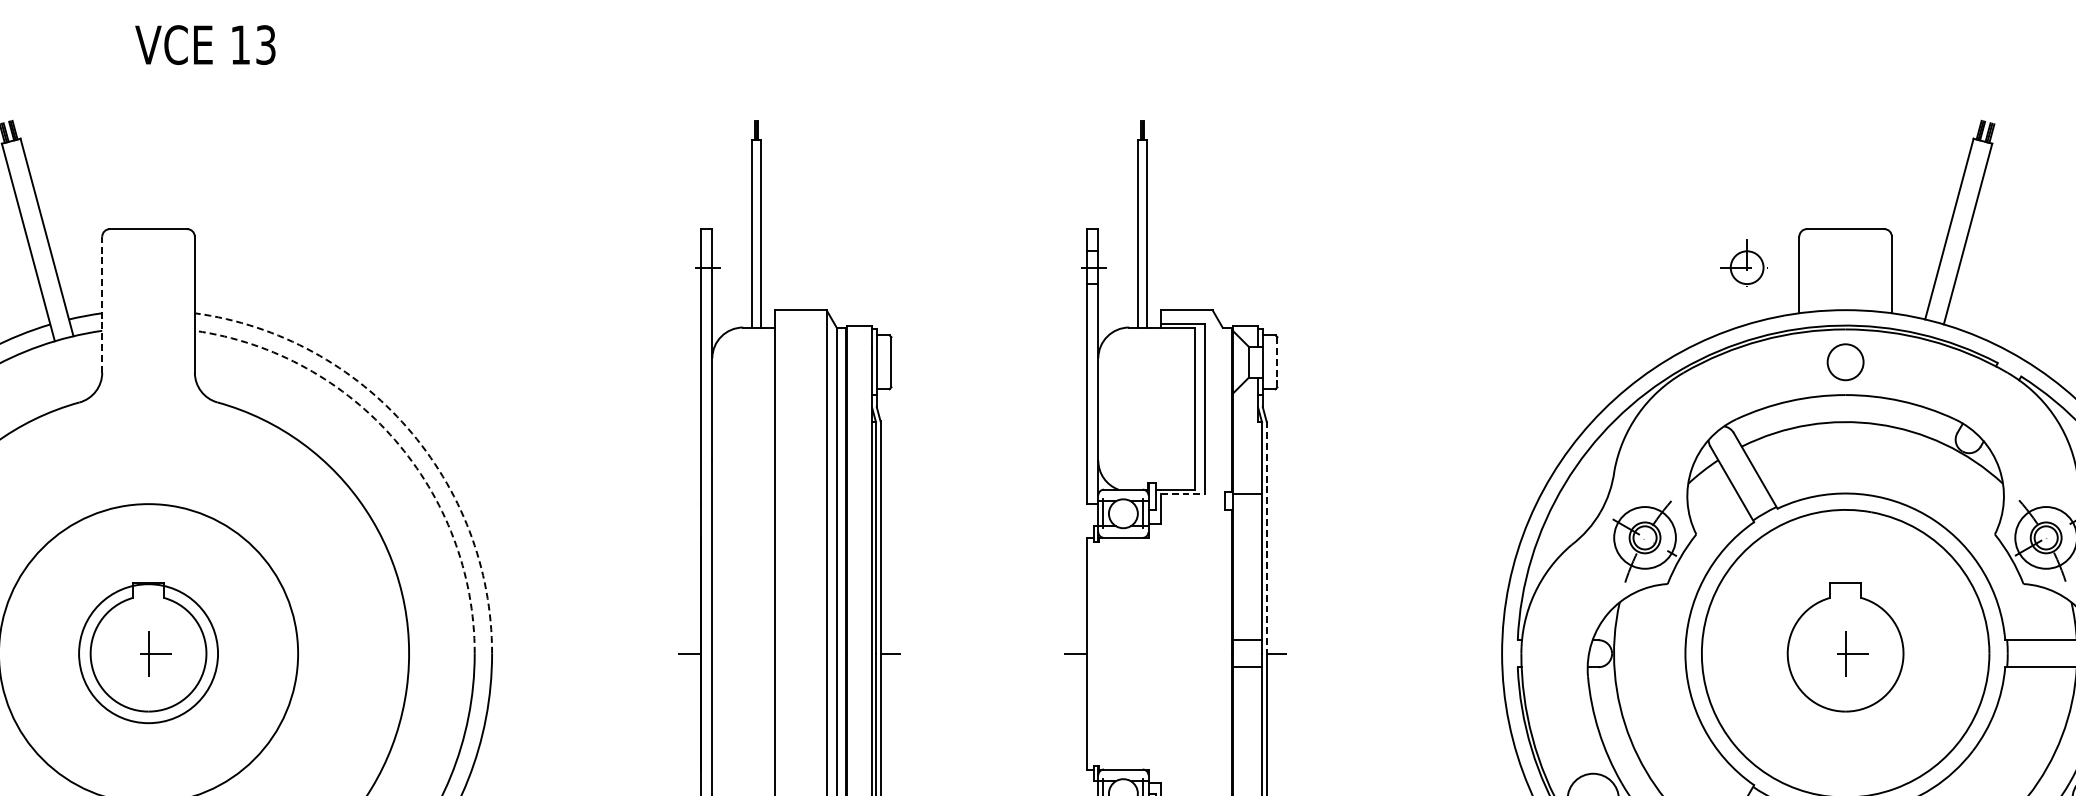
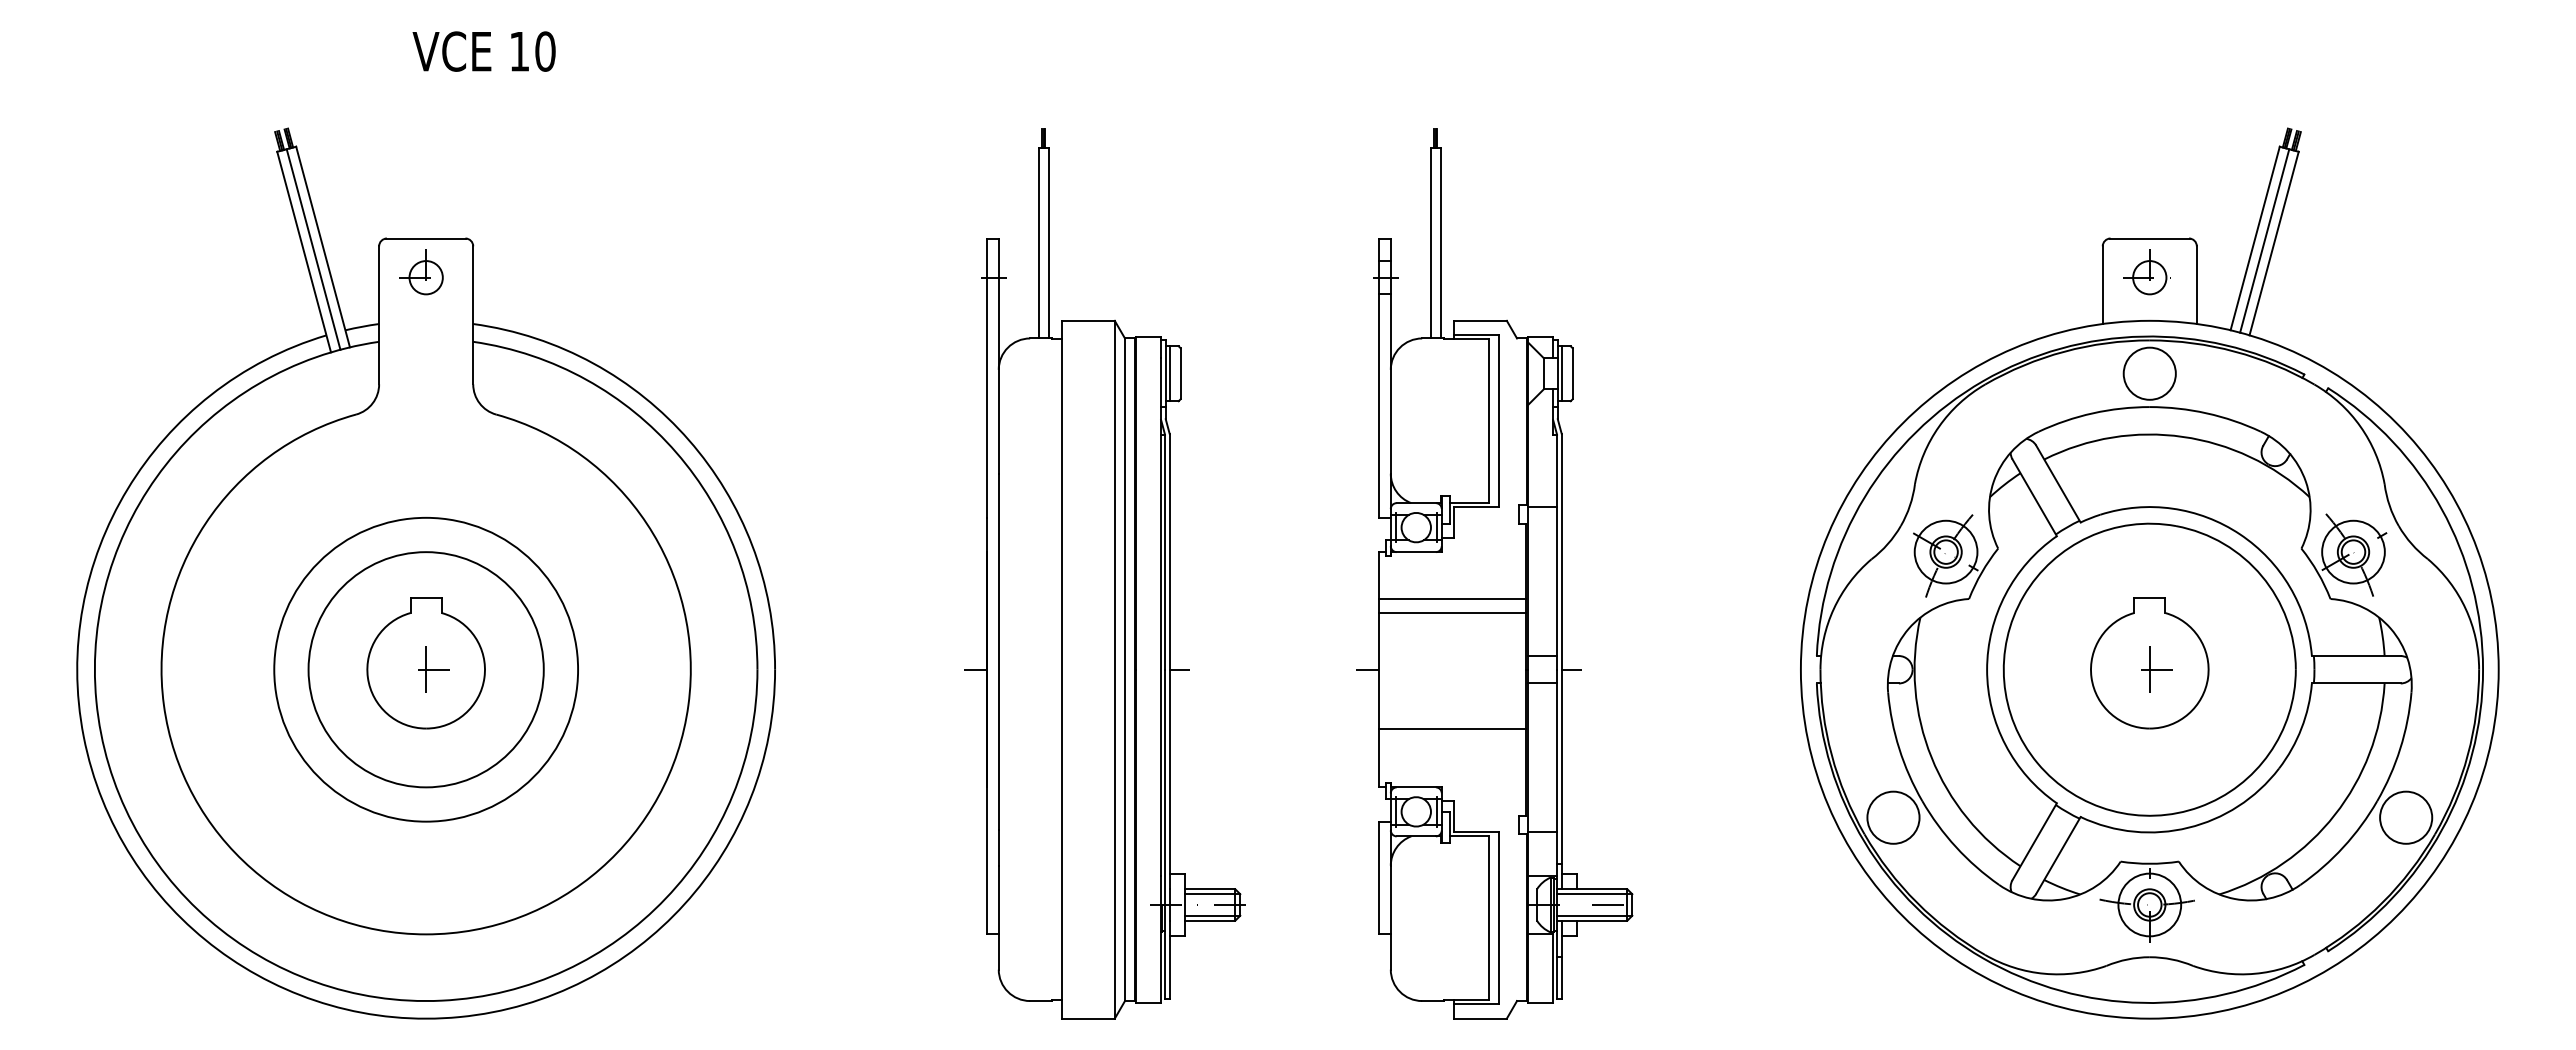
text: (266, 44) -> (545, 51), 13 -> 10
line: (1958, 231) -> (2264, 240), added
line: (37, 239) -> (313, 249), added
part: (143, 262) -> (421, 272), added
part: (1743, 262) -> (2146, 272), moved
line: (102, 303) -> (379, 314), dashed -> solid
line: (880, 362) -> (1169, 373), added
line: (1266, 362) -> (1561, 373), added
line: (1277, 362) -> (1572, 373), dashed -> solid
circle: (1845, 362) -> (2149, 373), size x1.43
arc: (407, 427) -> (689, 440), dashed -> solid
arc: (395, 439) -> (676, 452), dashed -> solid
line: (1182, 493) -> (1476, 507), dashed -> solid
line: (1266, 537) -> (1561, 551), dashed -> solid
line: (1159, 584) -> (1452, 599), added
line: (1159, 598) -> (1452, 613), added
circle: (147, 653) -> (425, 669), size x1.67
line: (1159, 711) -> (1452, 728), added

